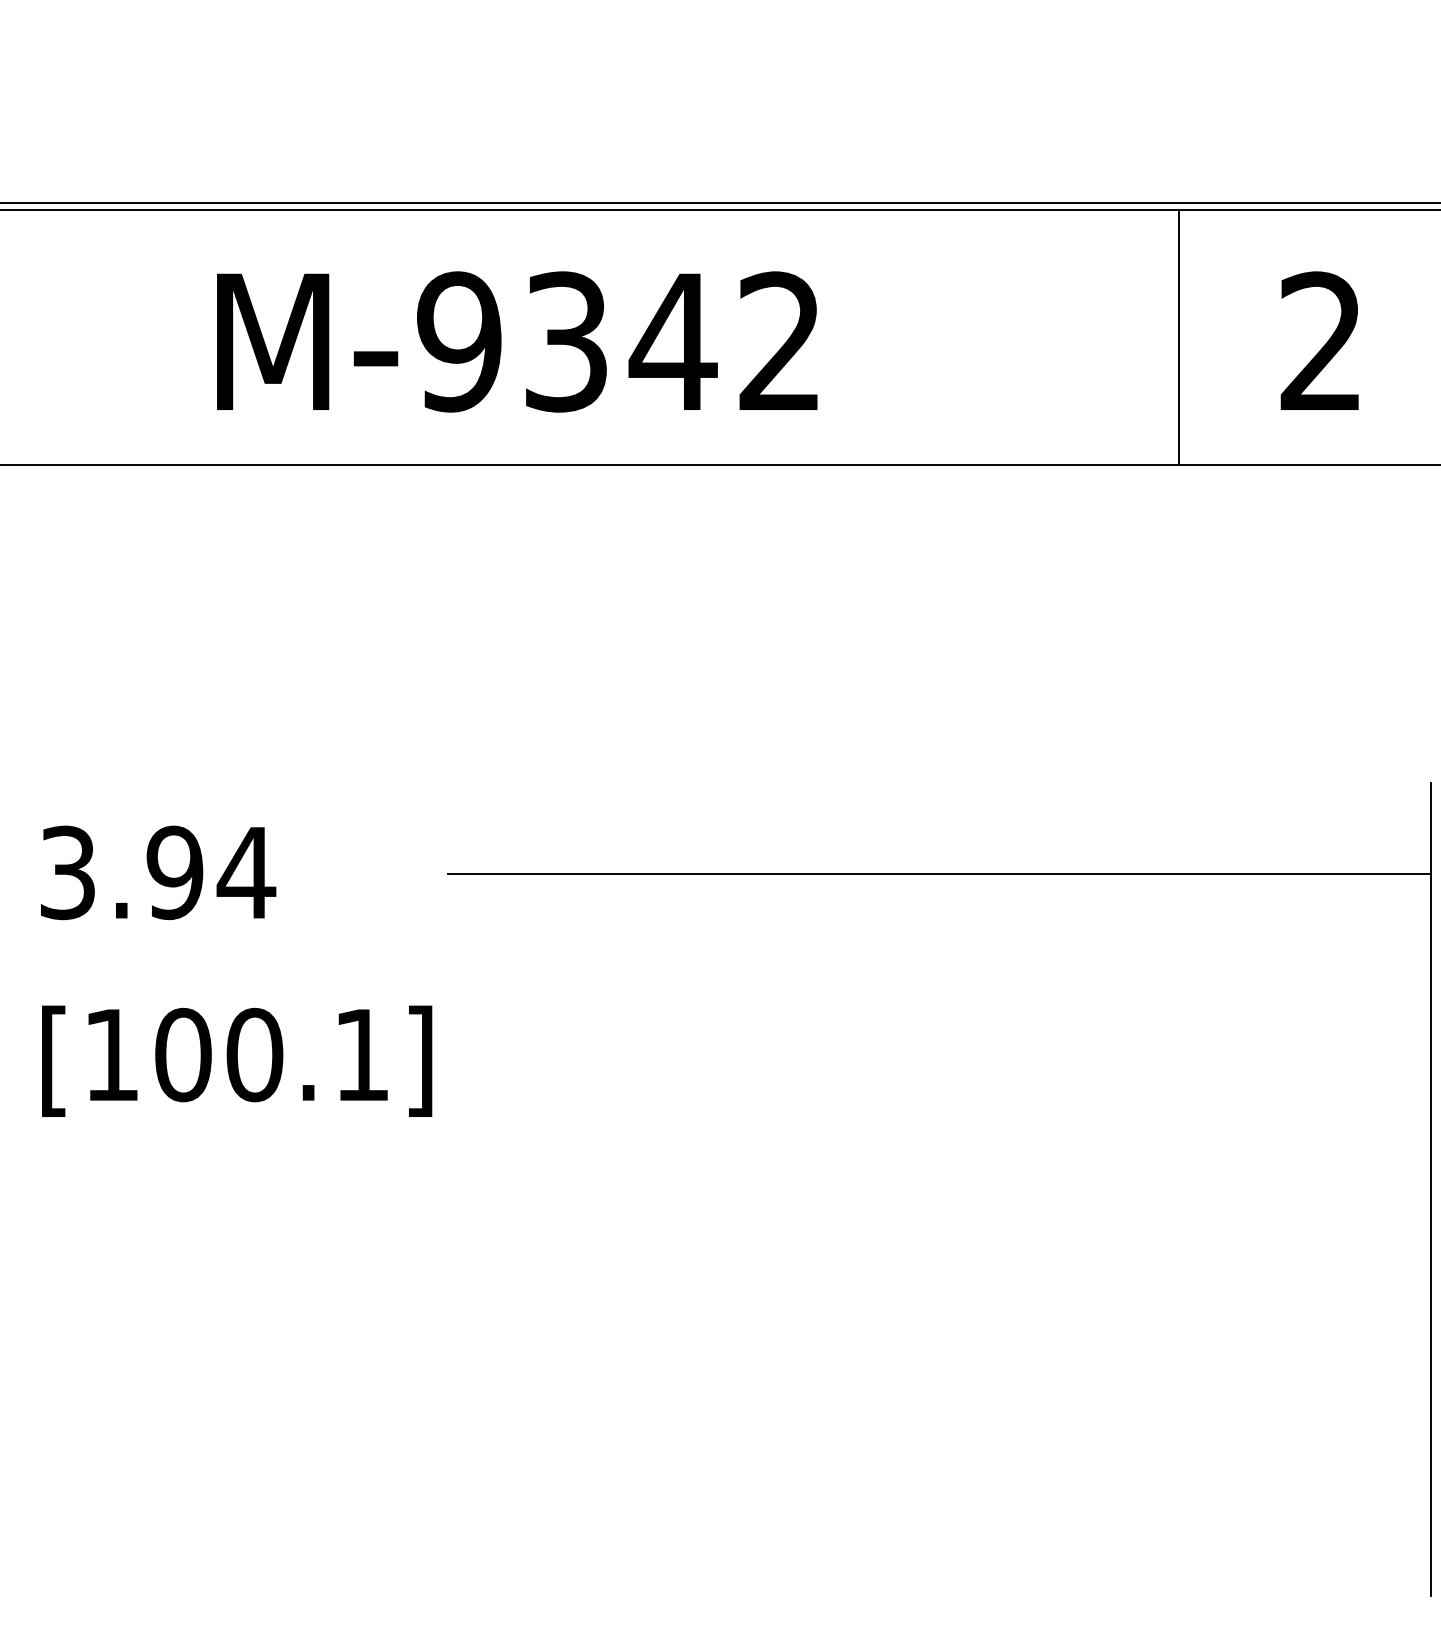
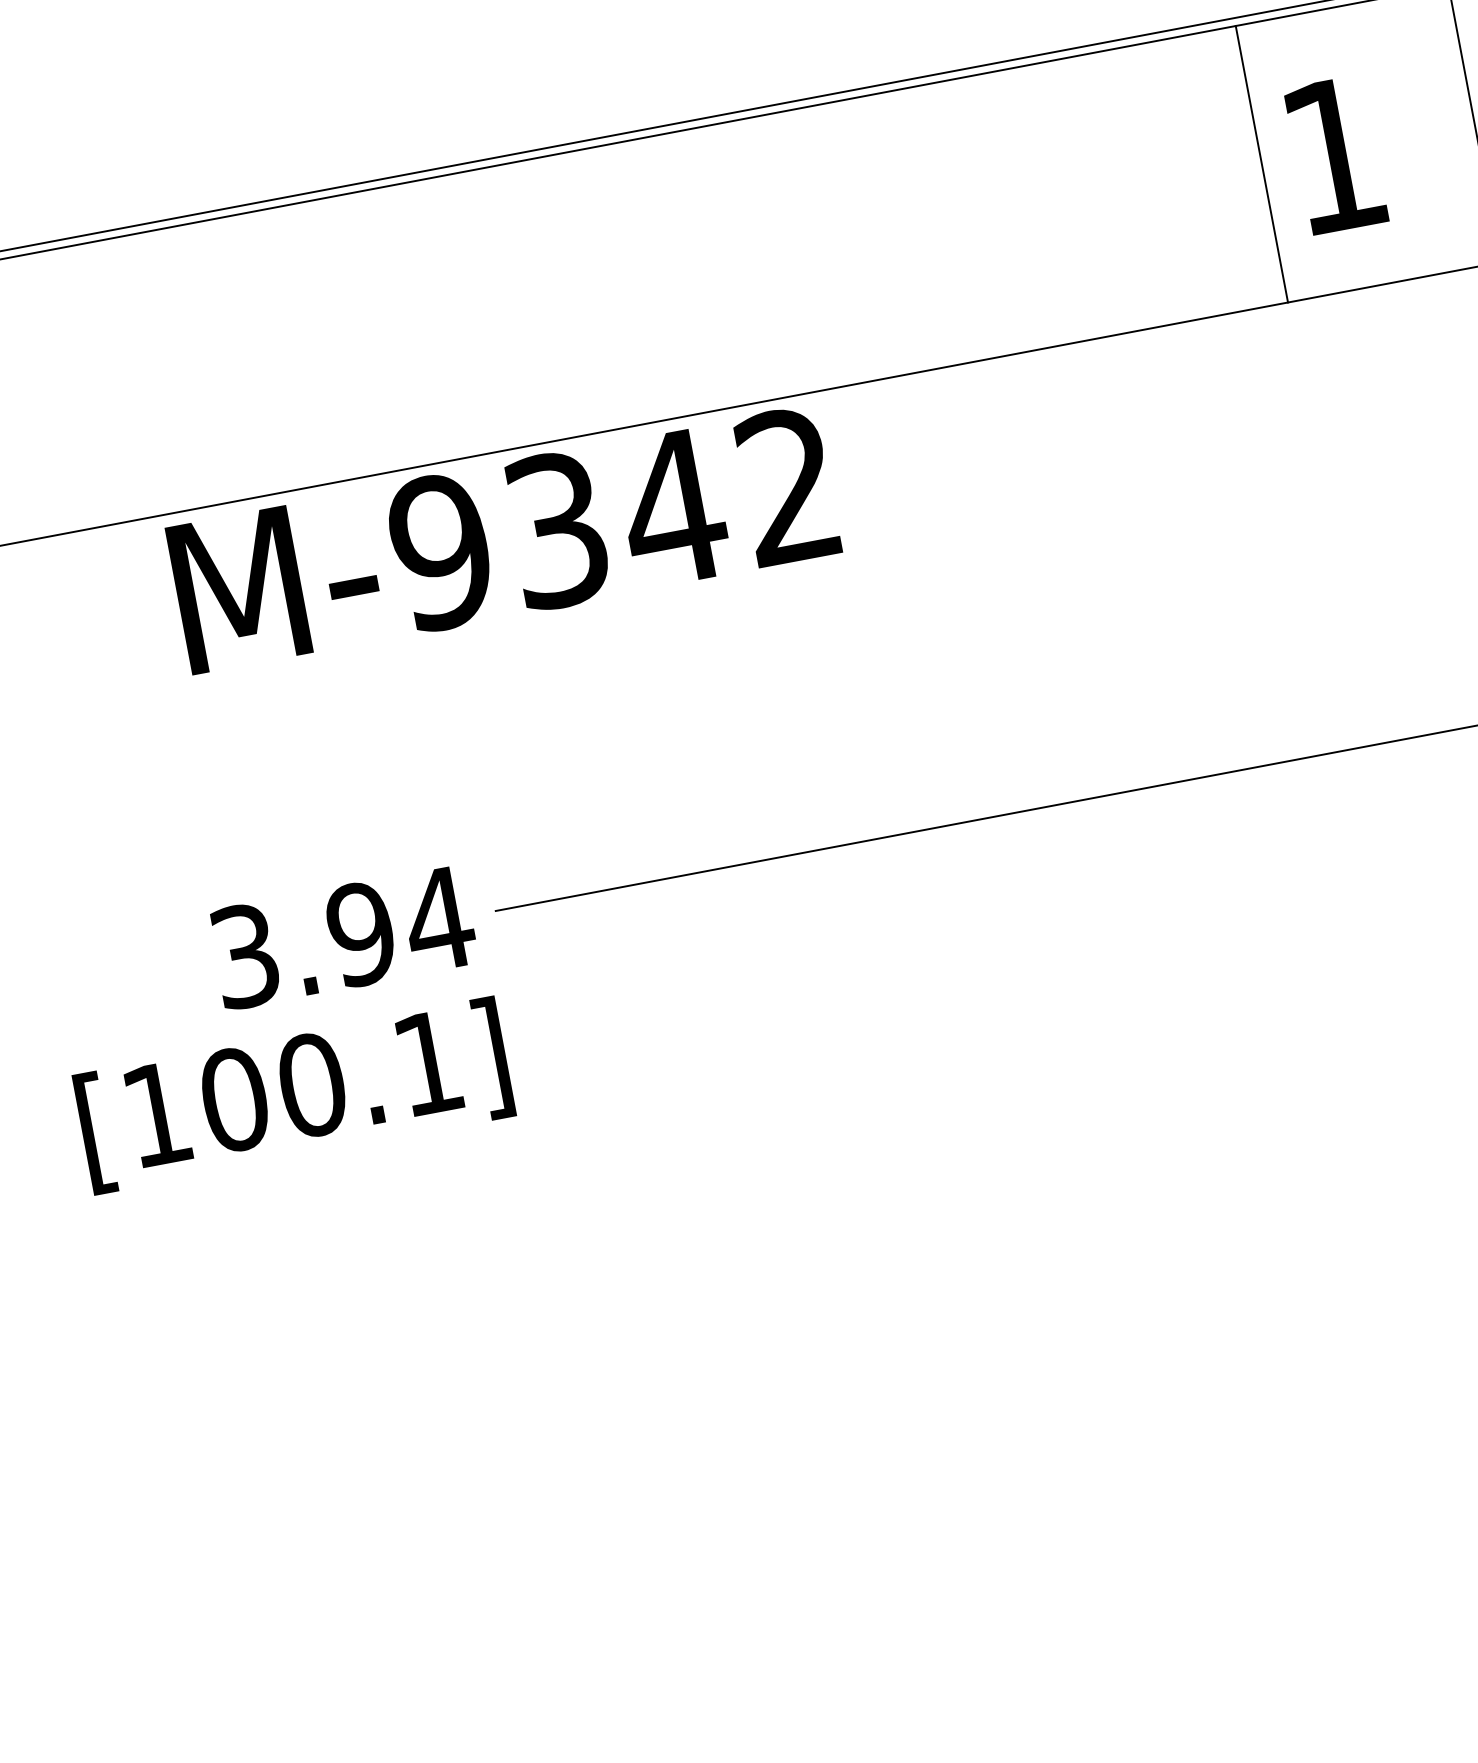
line: (1178, 337) -> (1261, 164), moved
text: (1319, 340) -> (1331, 154), 2 -> 1
text: (517, 341) -> (504, 539), moved
text: (158, 872) -> (343, 937), moved
text: (237, 1060) -> (294, 1094), moved

